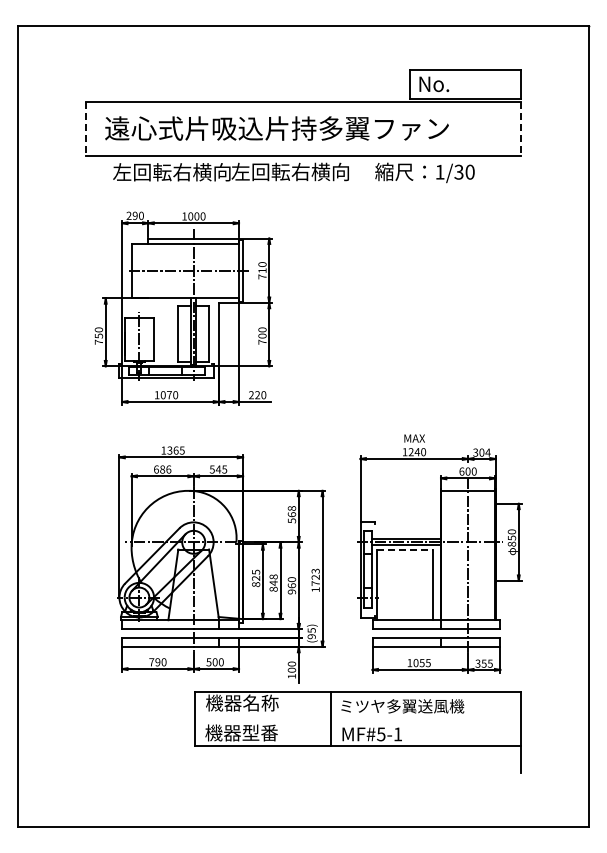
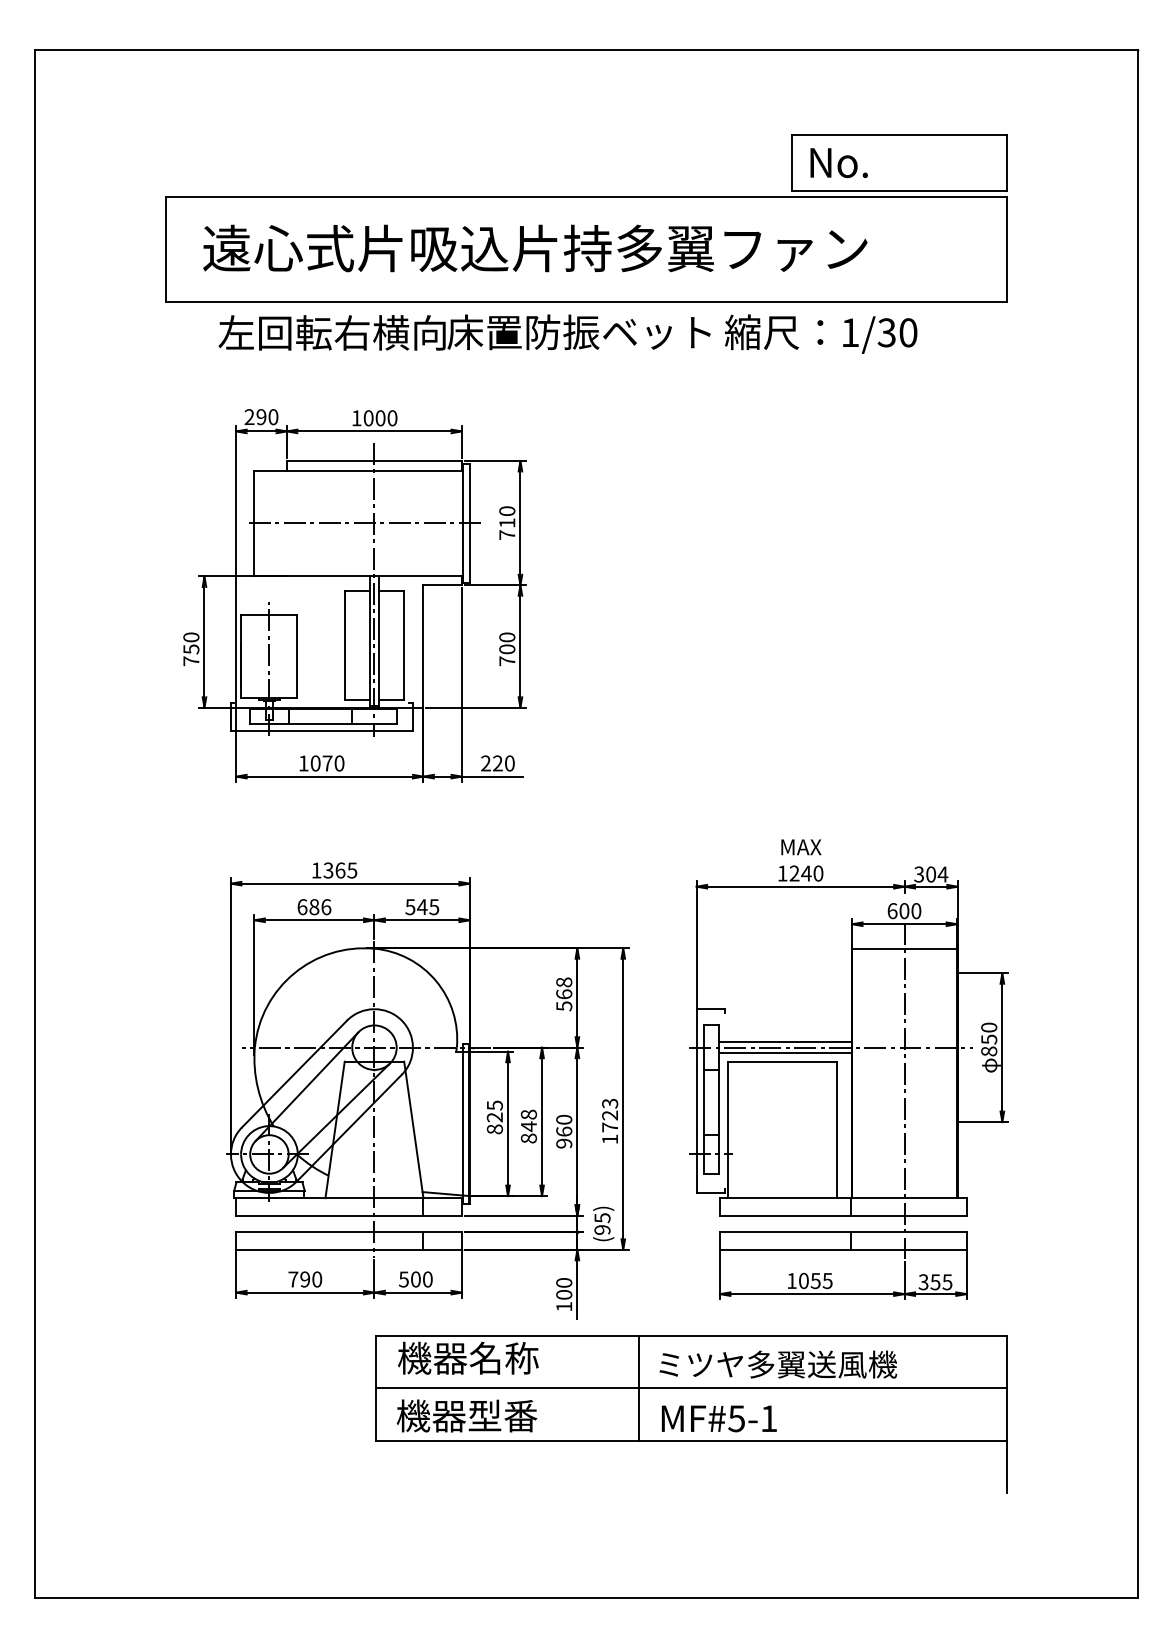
line: (86, 129) -> (167, 250), dashed -> solid
line: (520, 129) -> (1005, 250), dashed -> solid
text: (299, 171) -> (578, 331), 左回転右横向 -> 床置防振ベット
line: (405, 549) -> (783, 1061), dashed -> solid
line: (357, 718) -> (690, 1388), added

